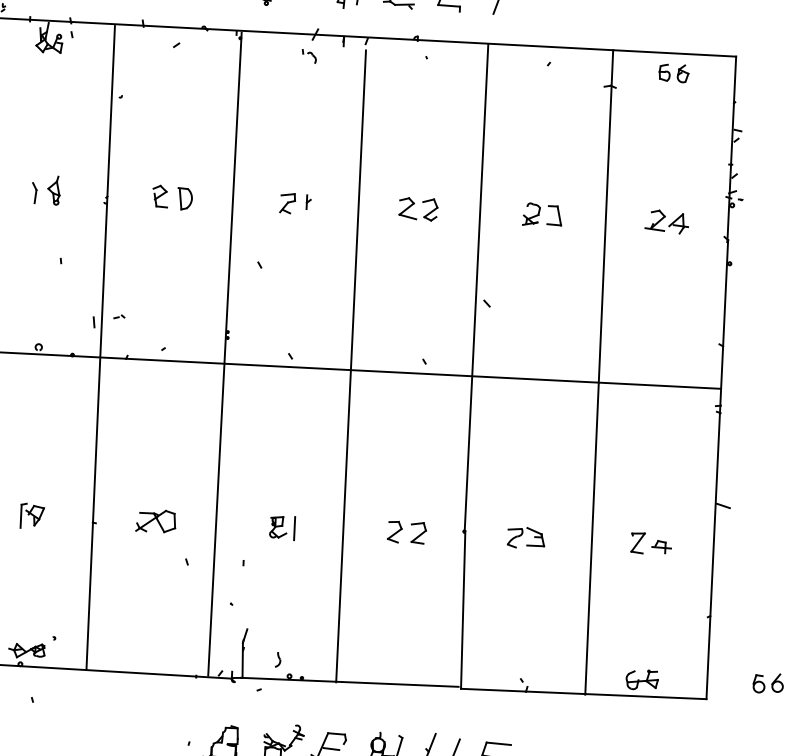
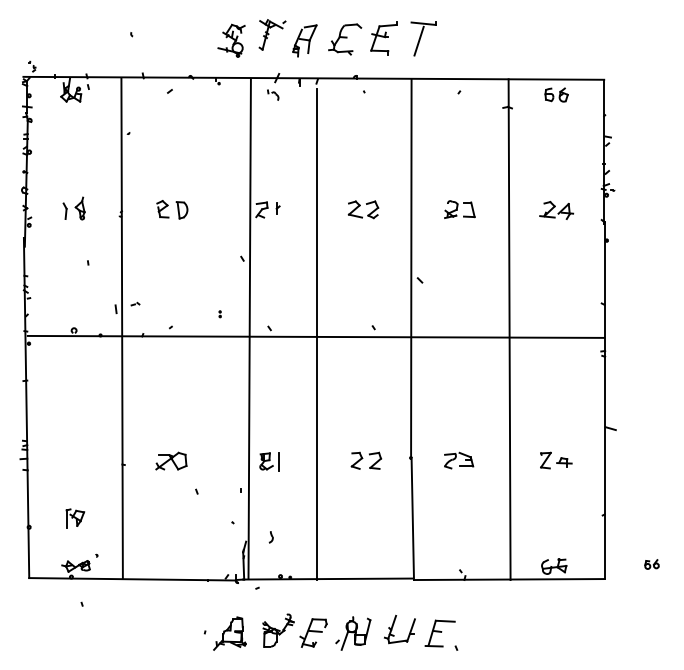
line: (224, 354) -> (249, 329), moved
part: (32, 515) -> (75, 518), moved
part: (277, 660) -> (270, 537), moved
part: (767, 683) -> (651, 564), size x0.6

